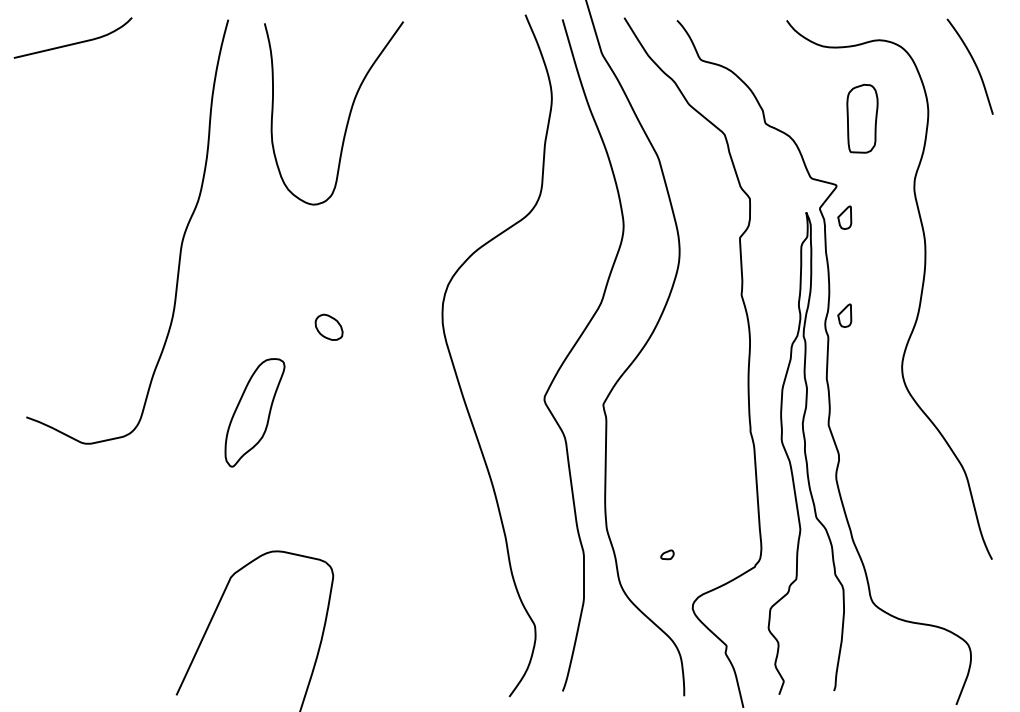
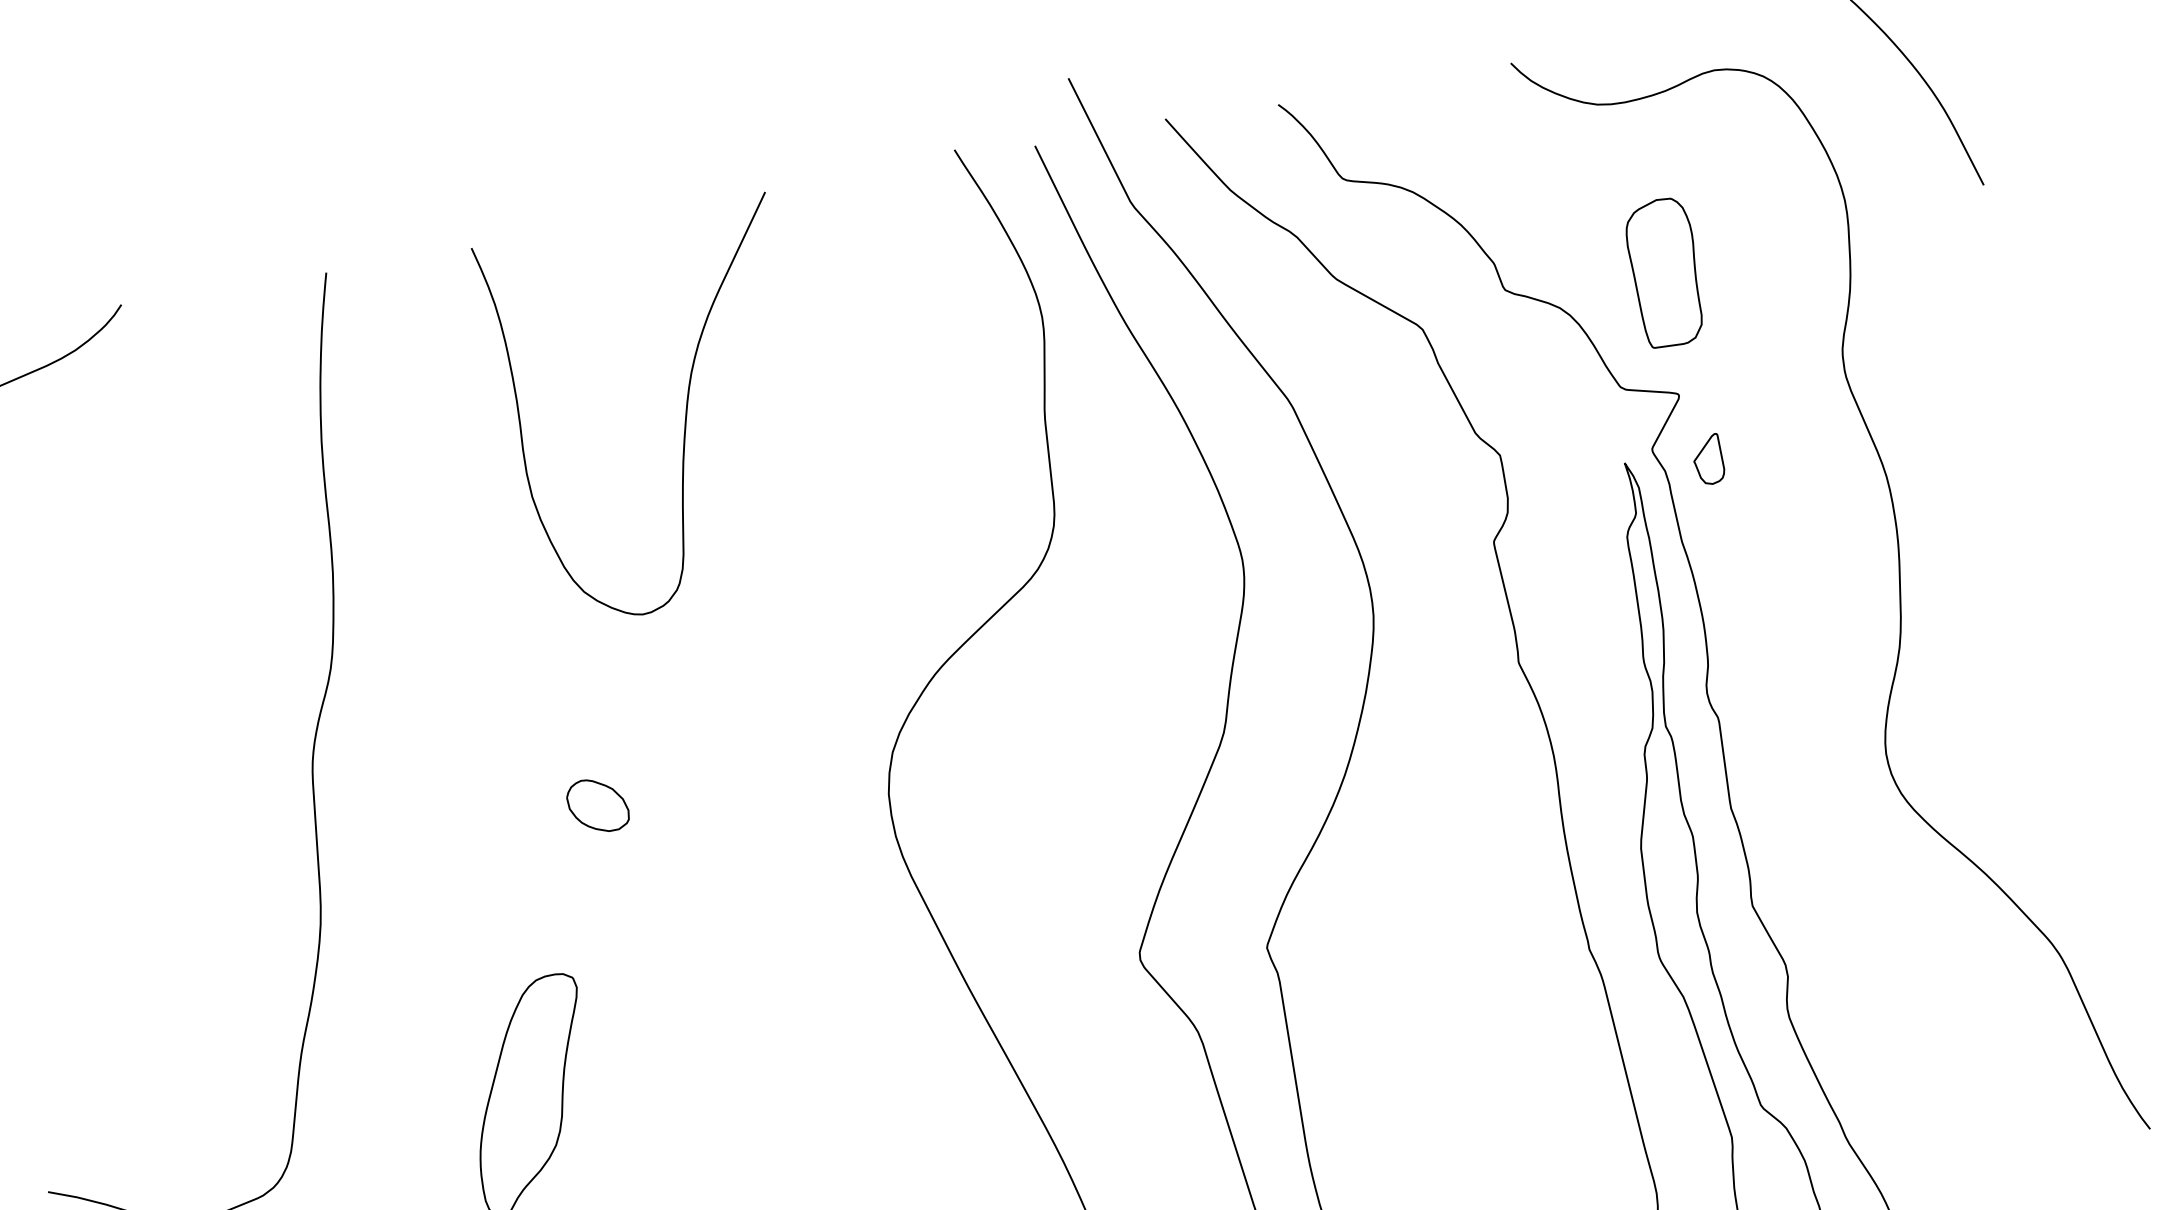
curve: (348, 115) -> (684, 411), moved
part: (862, 118) -> (1665, 272), moved
part: (844, 315) -> (1744, 667), removed
part: (328, 326) -> (596, 803), moved

